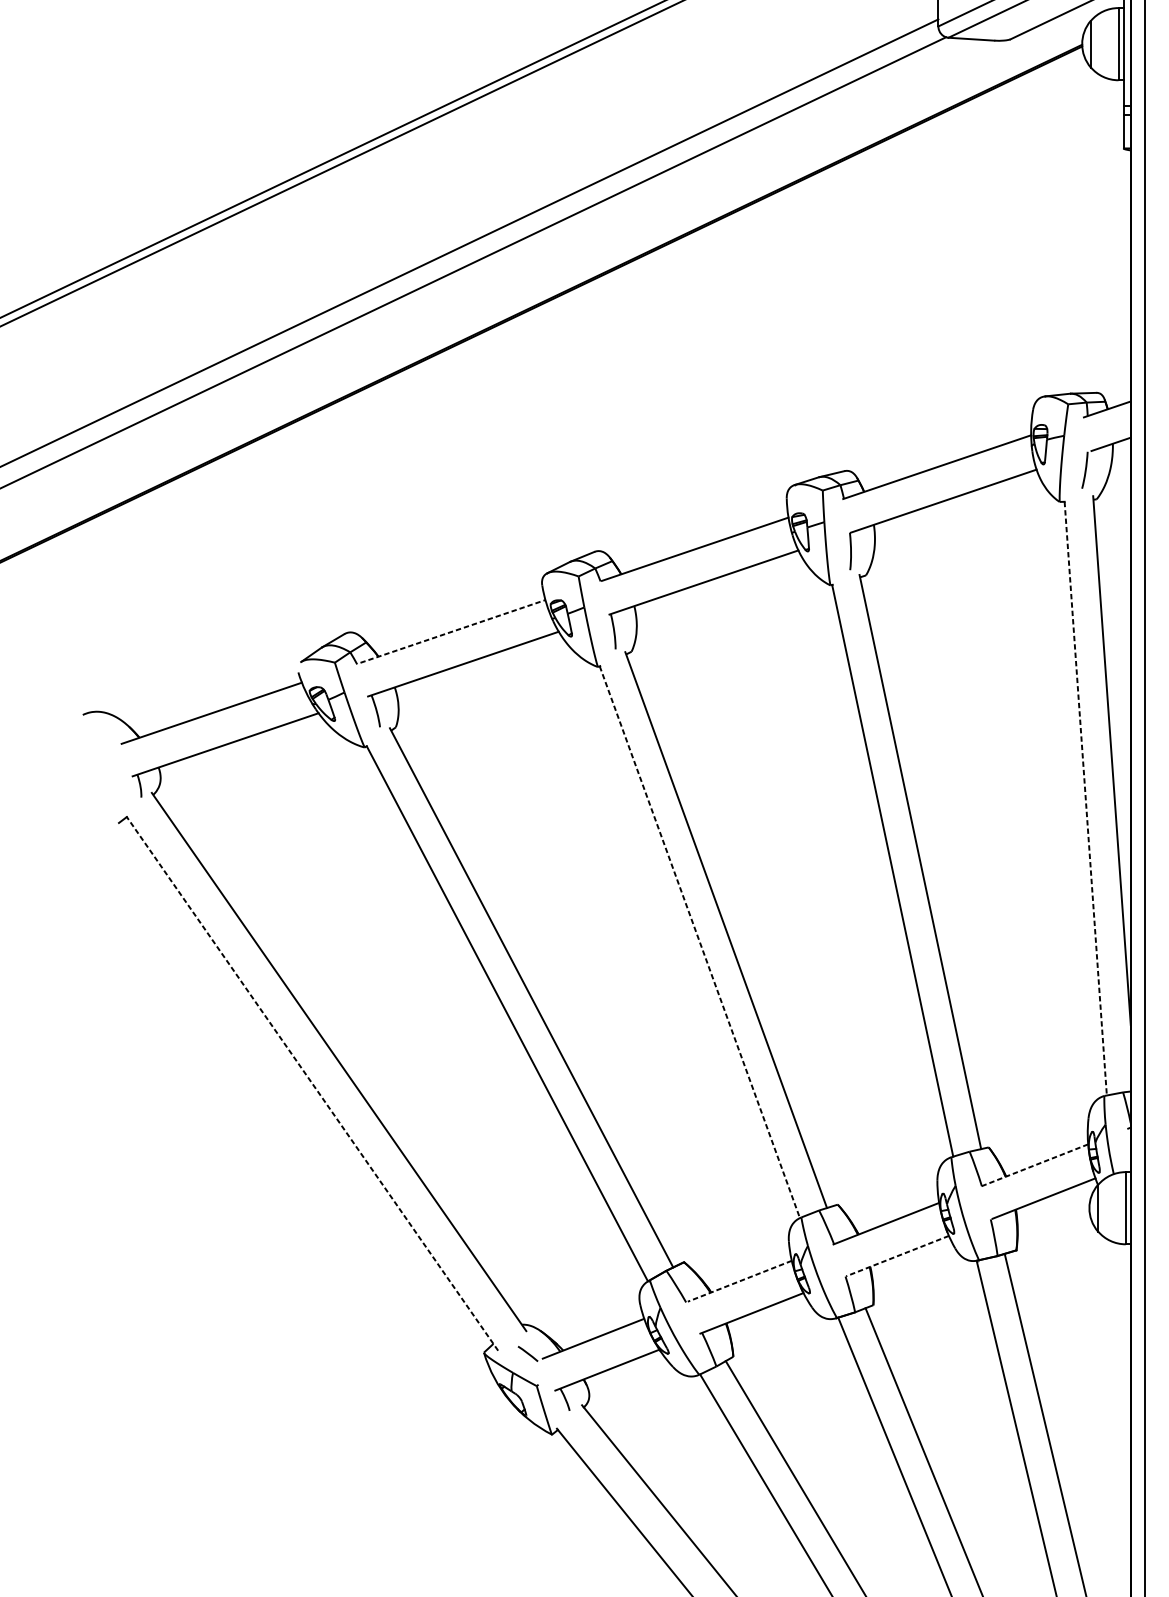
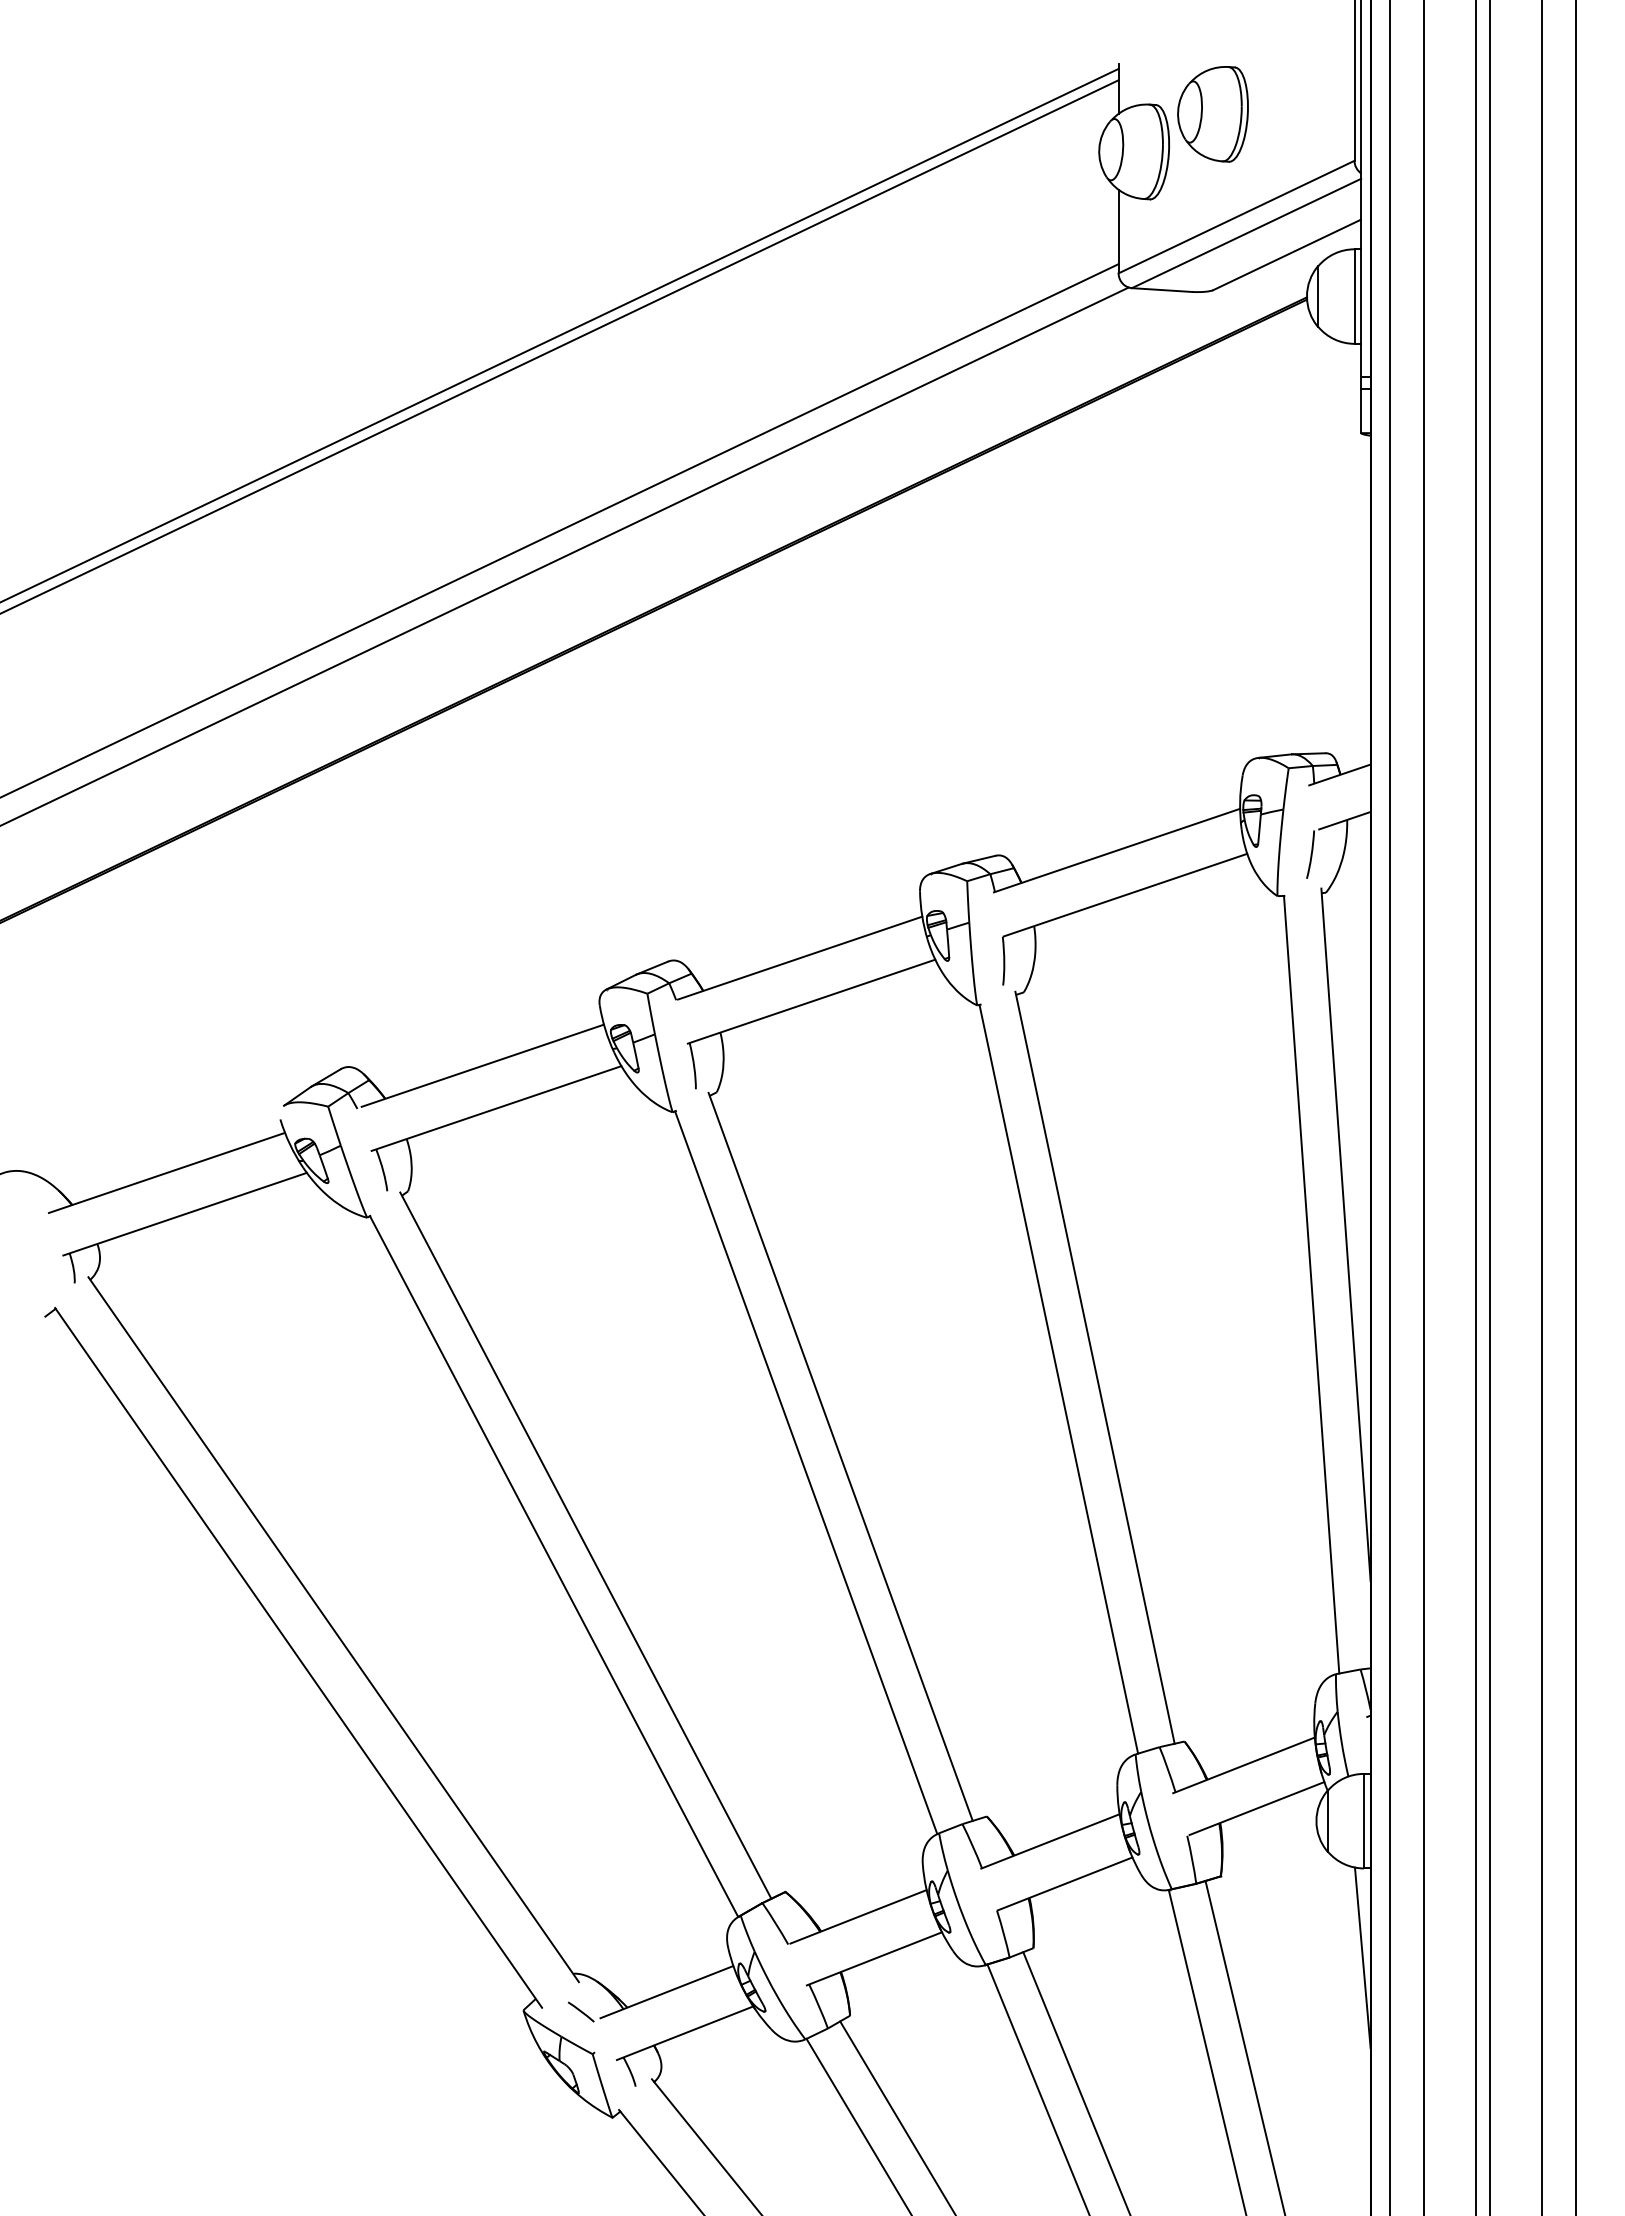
line: (452, 631) -> (482, 1065), dashed -> solid
line: (1085, 798) -> (1311, 1284), dashed -> solid
line: (700, 942) -> (806, 1473), dashed -> solid
line: (312, 1083) -> (298, 1657), dashed -> solid
line: (1033, 1165) -> (1243, 1765), dashed -> solid
line: (897, 1256) -> (1064, 1884), dashed -> solid
line: (739, 1281) -> (858, 1917), dashed -> solid
line: (1124, 1312) -> (1362, 1957), added

